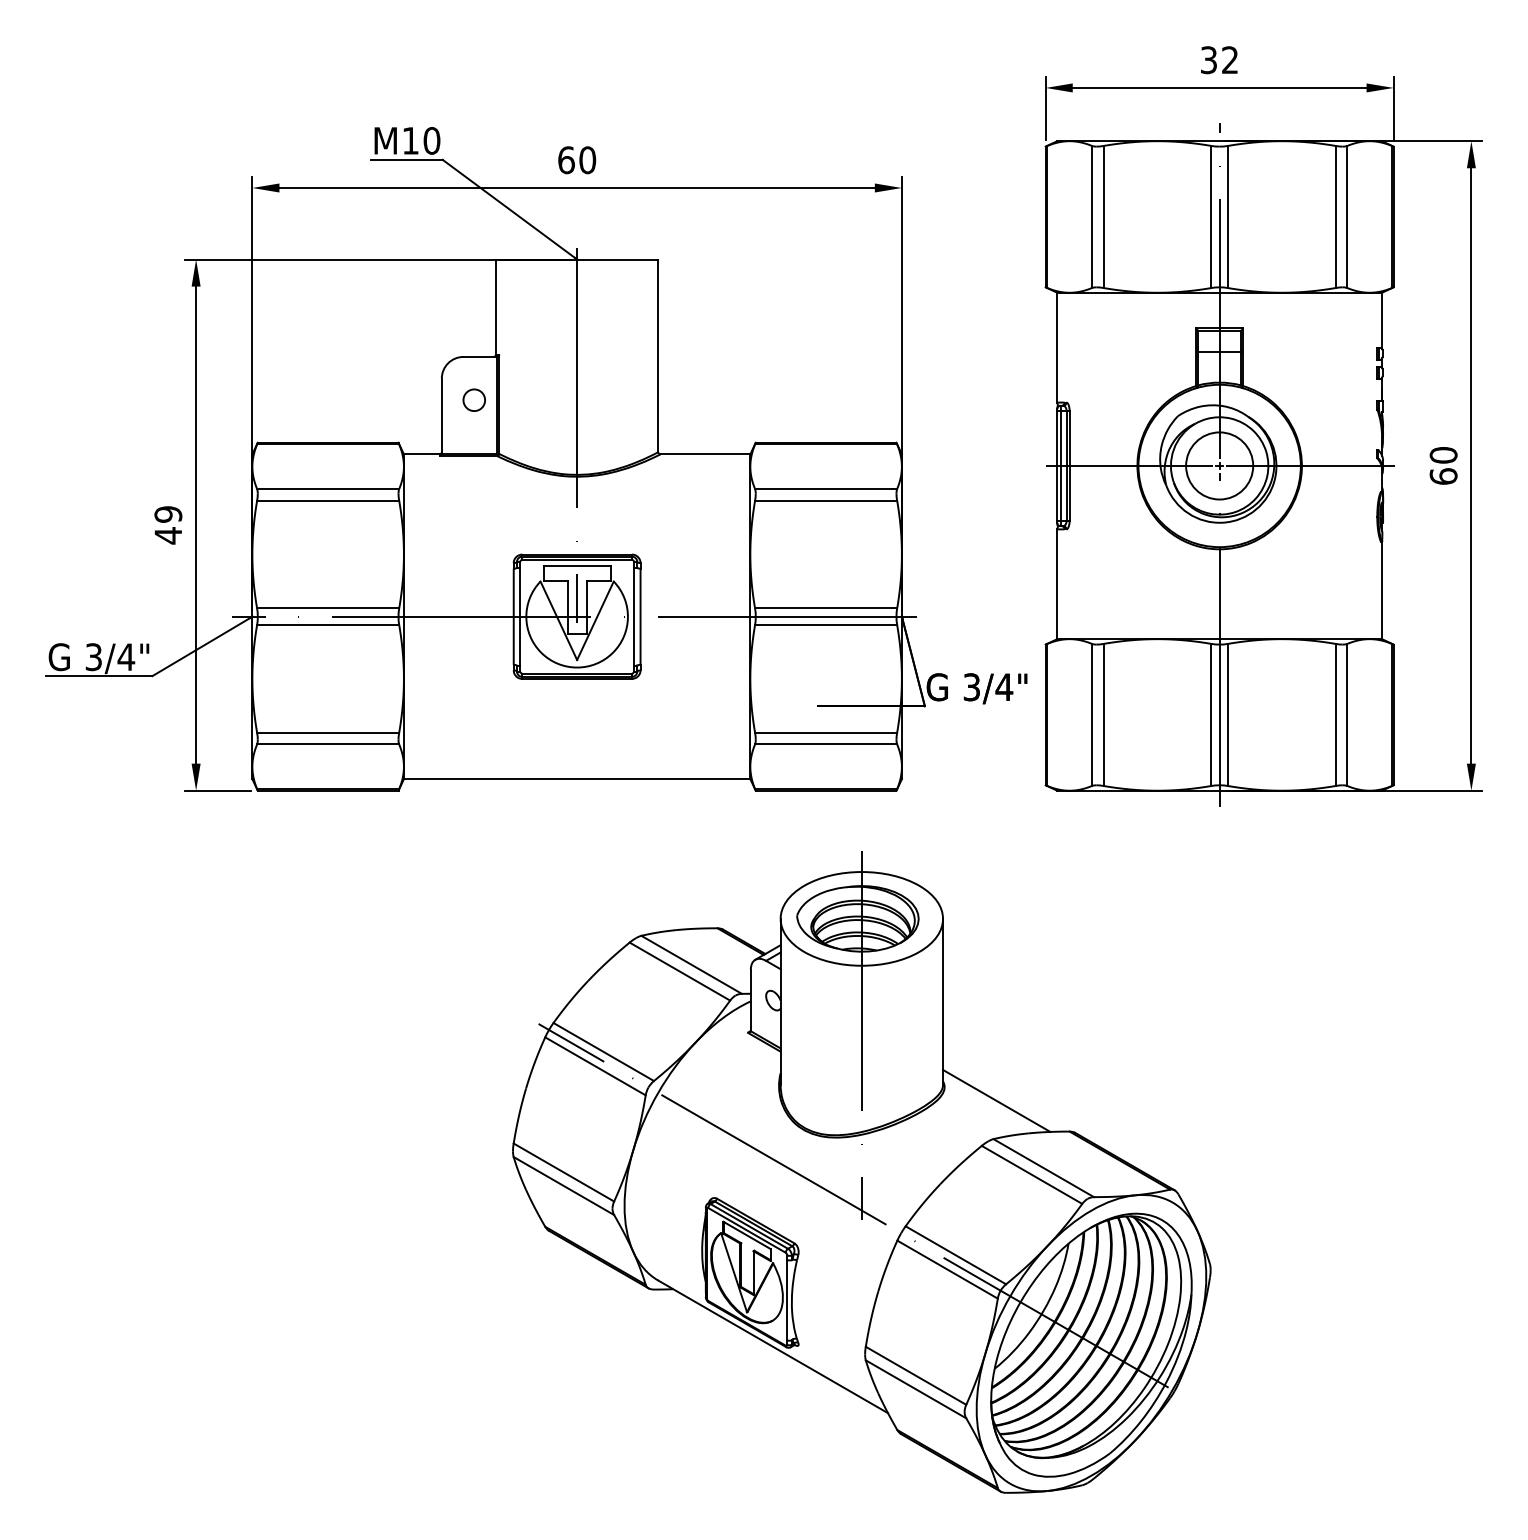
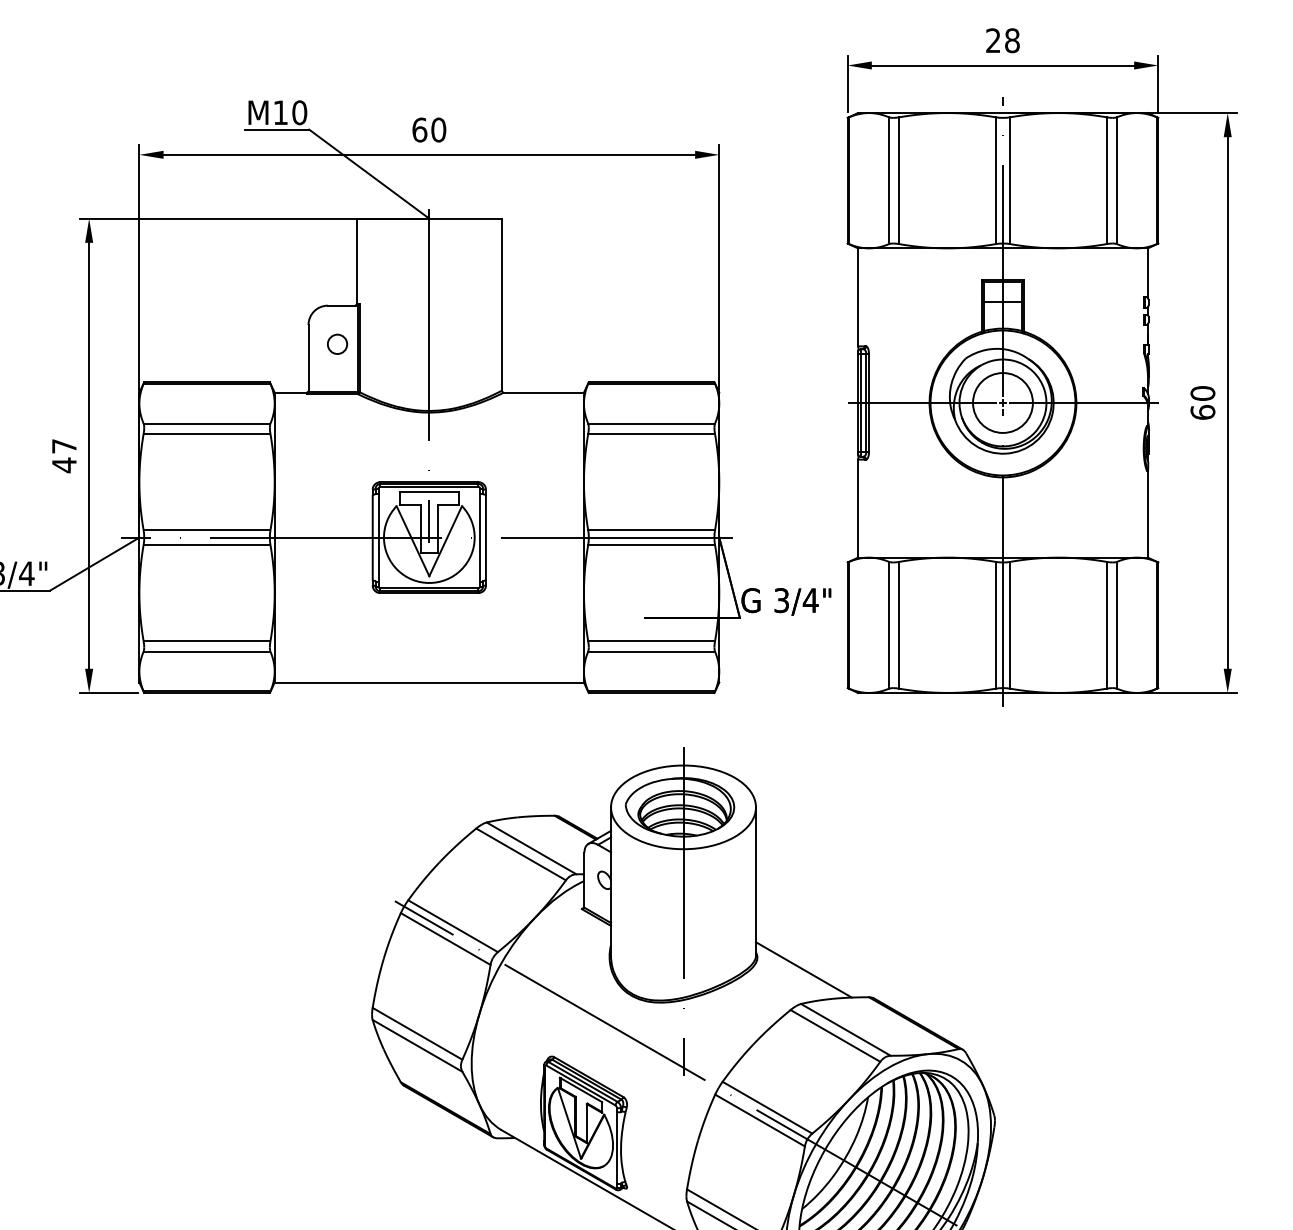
text: (1219, 60) -> (1002, 41), 32 -> 28
text: (168, 514) -> (64, 446), 49 -> 47

